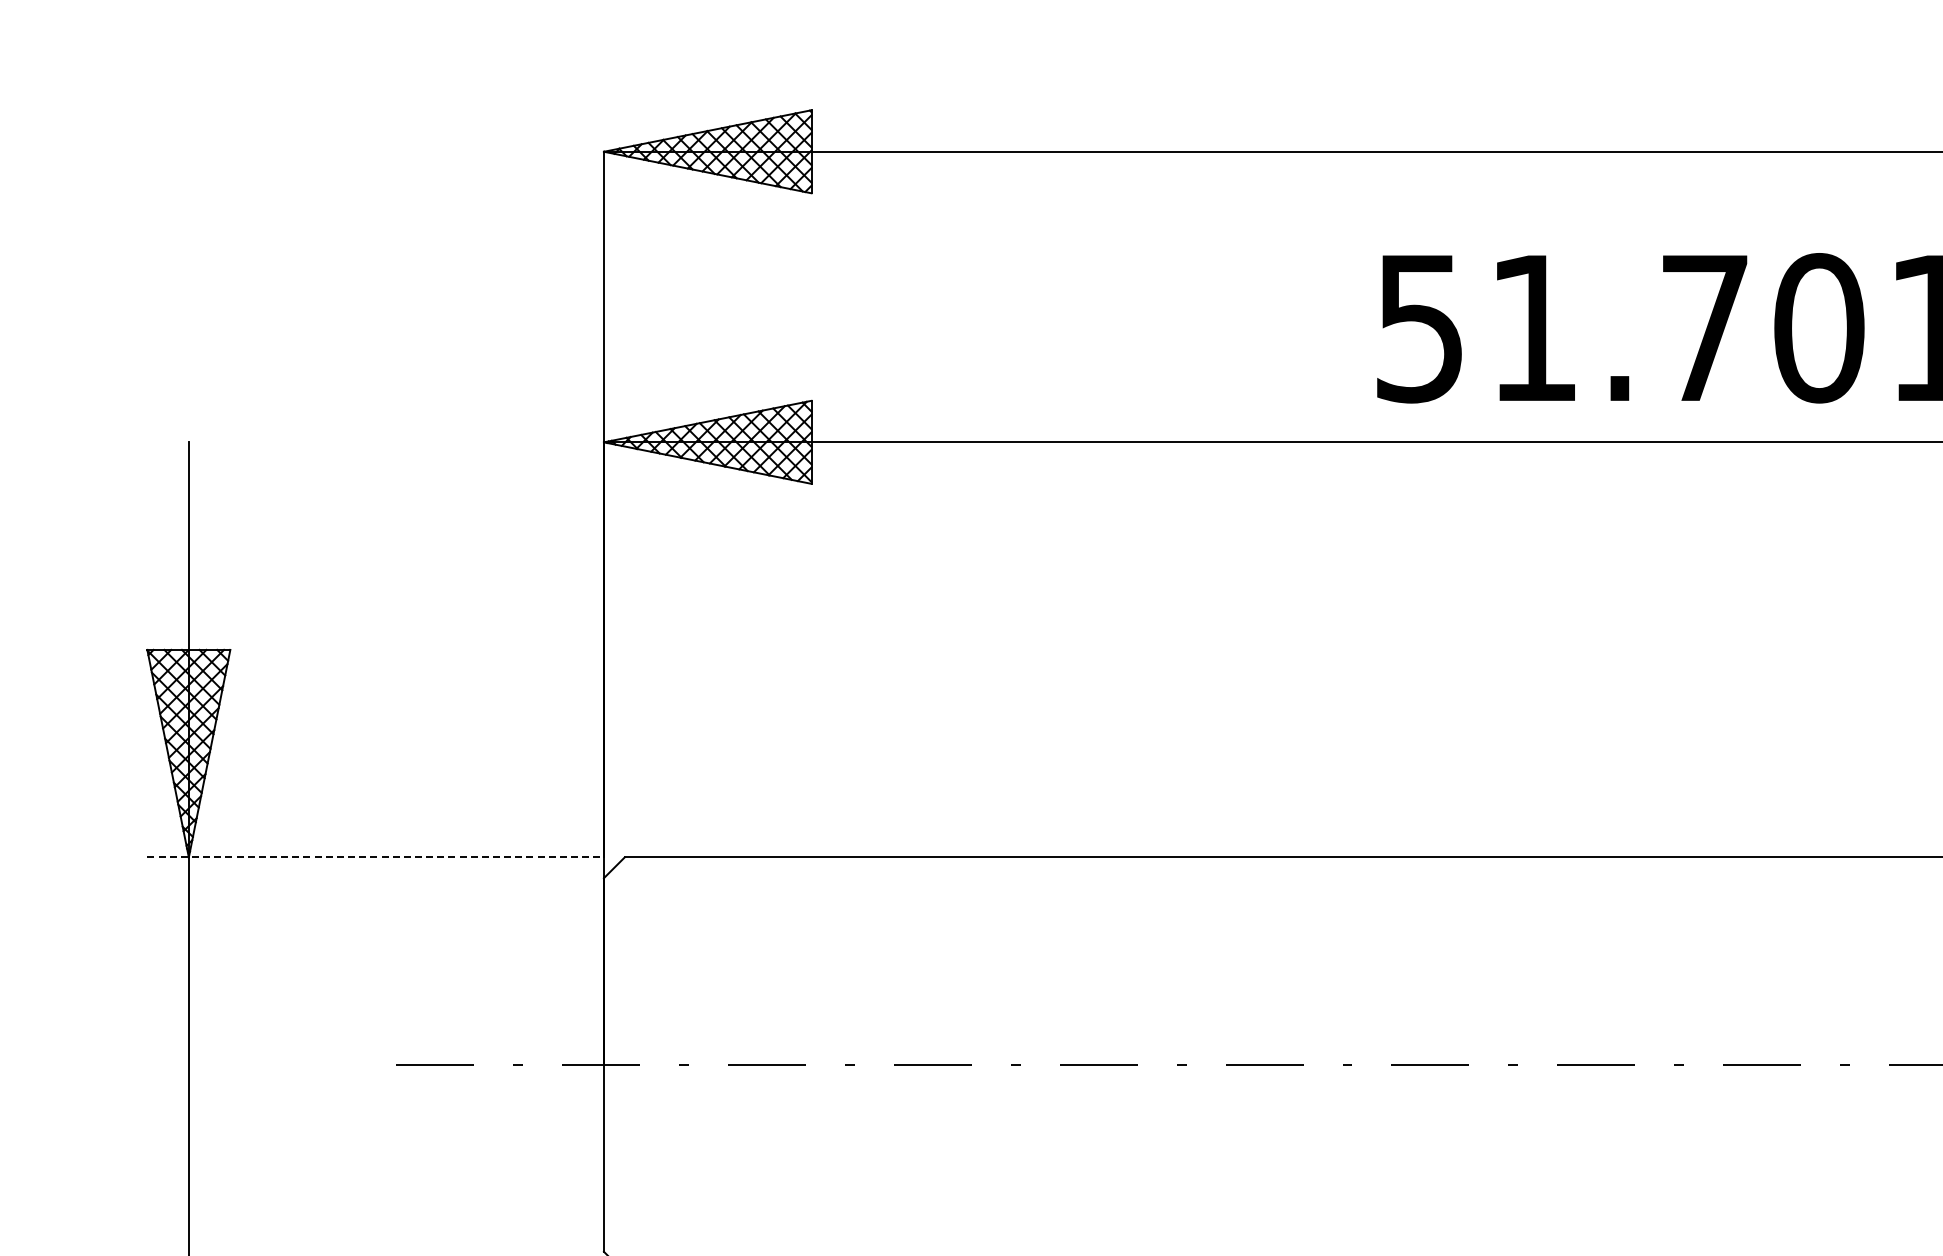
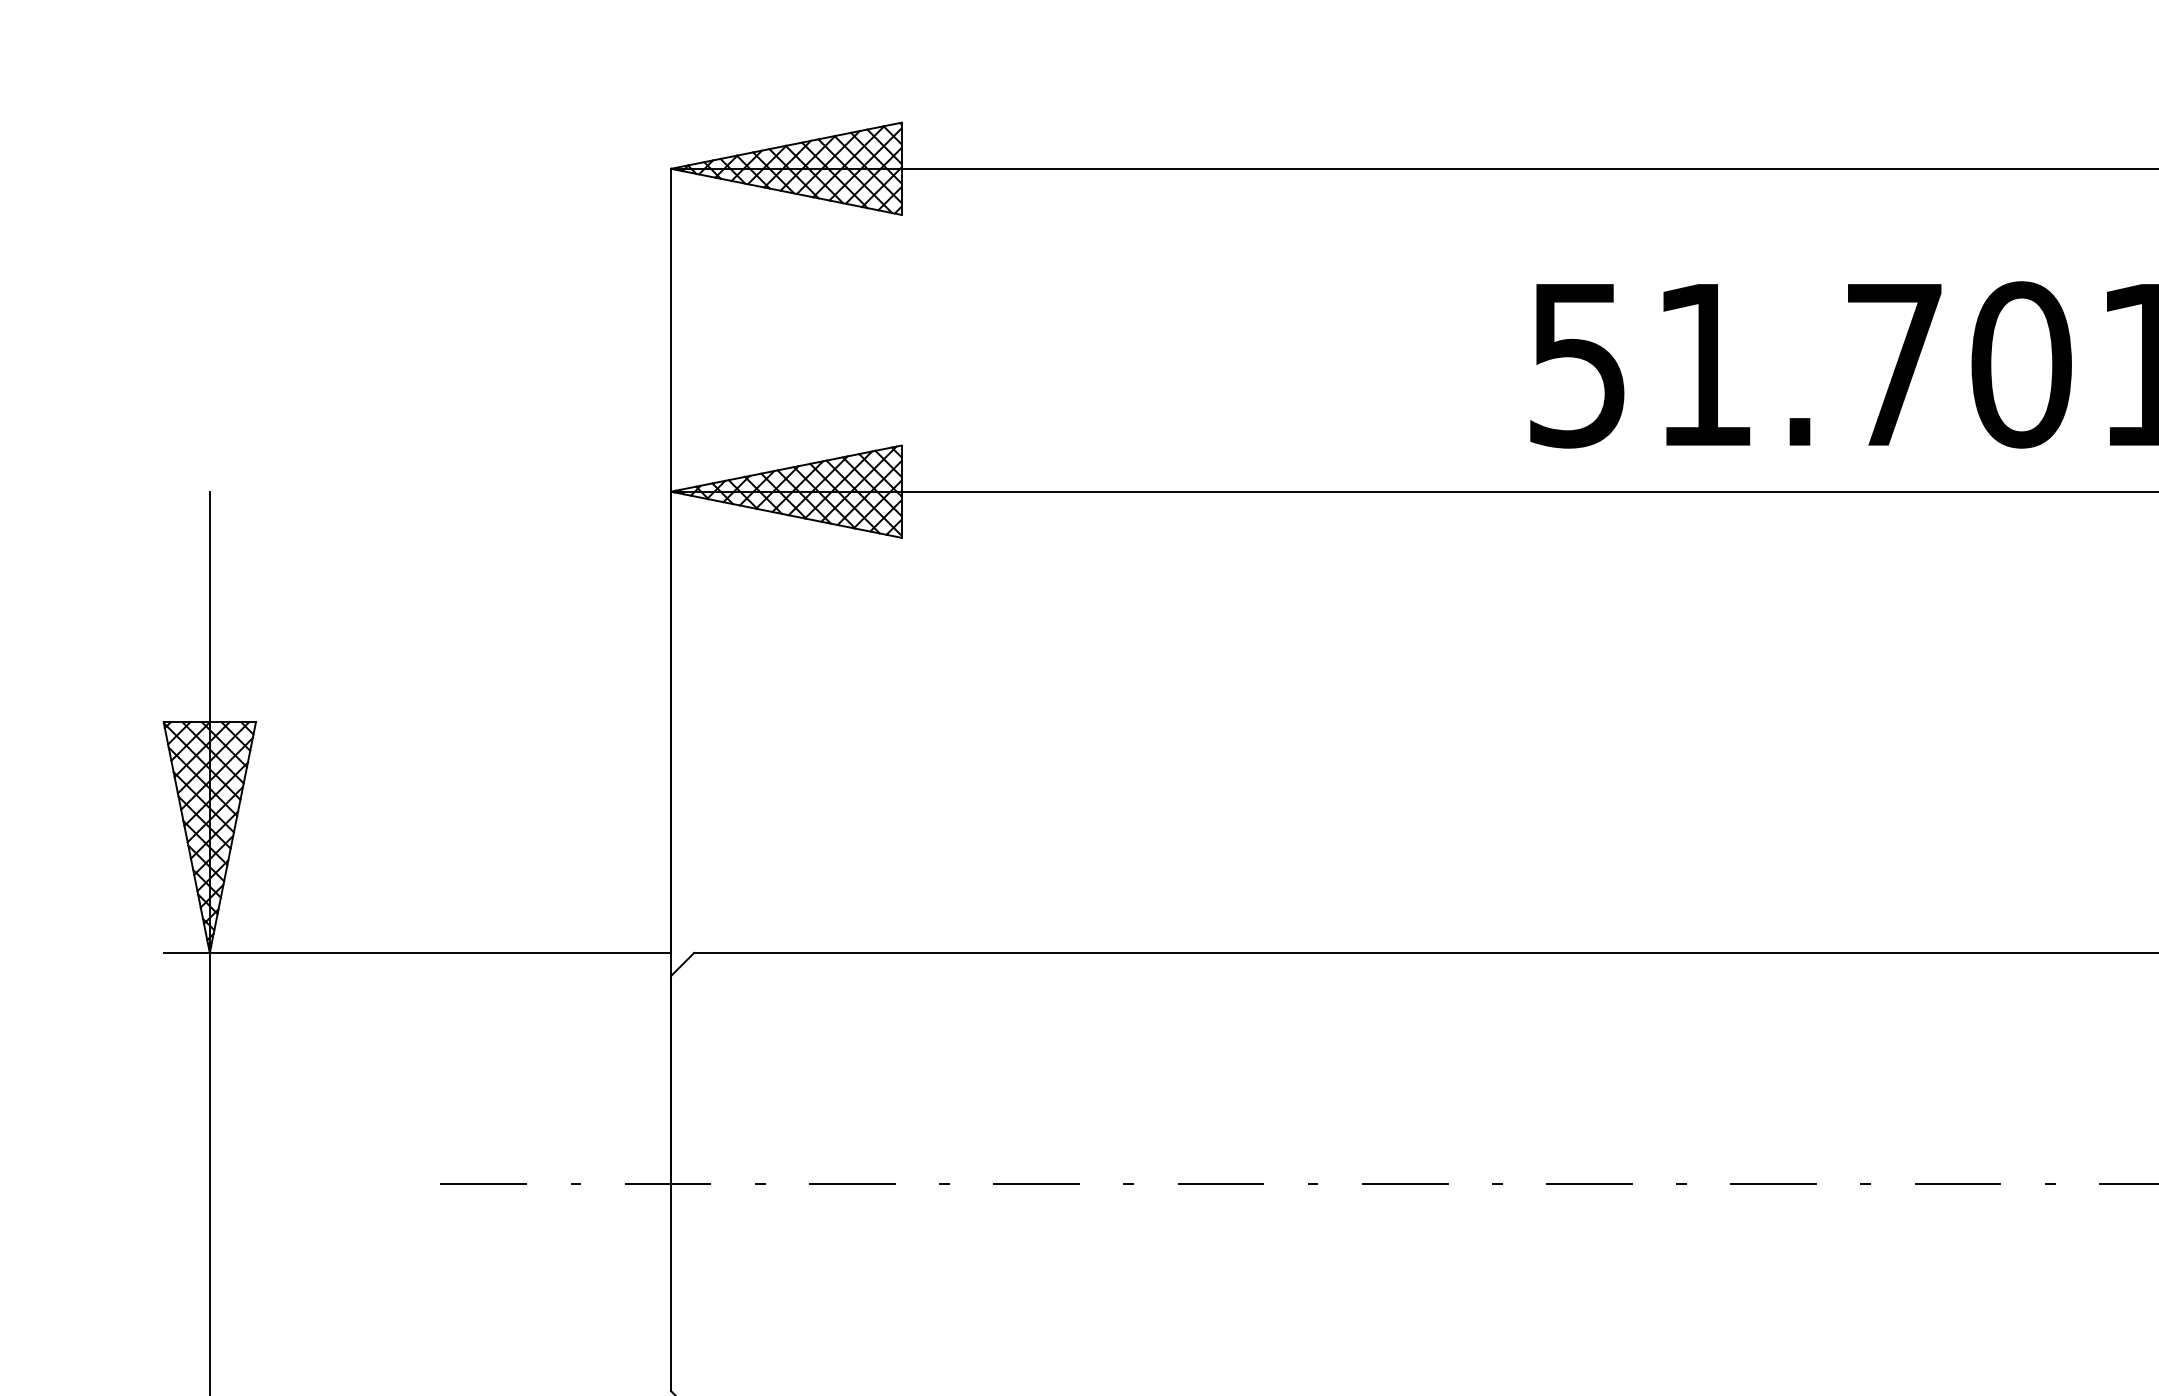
line: (376, 857) -> (418, 953), dashed -> solid

